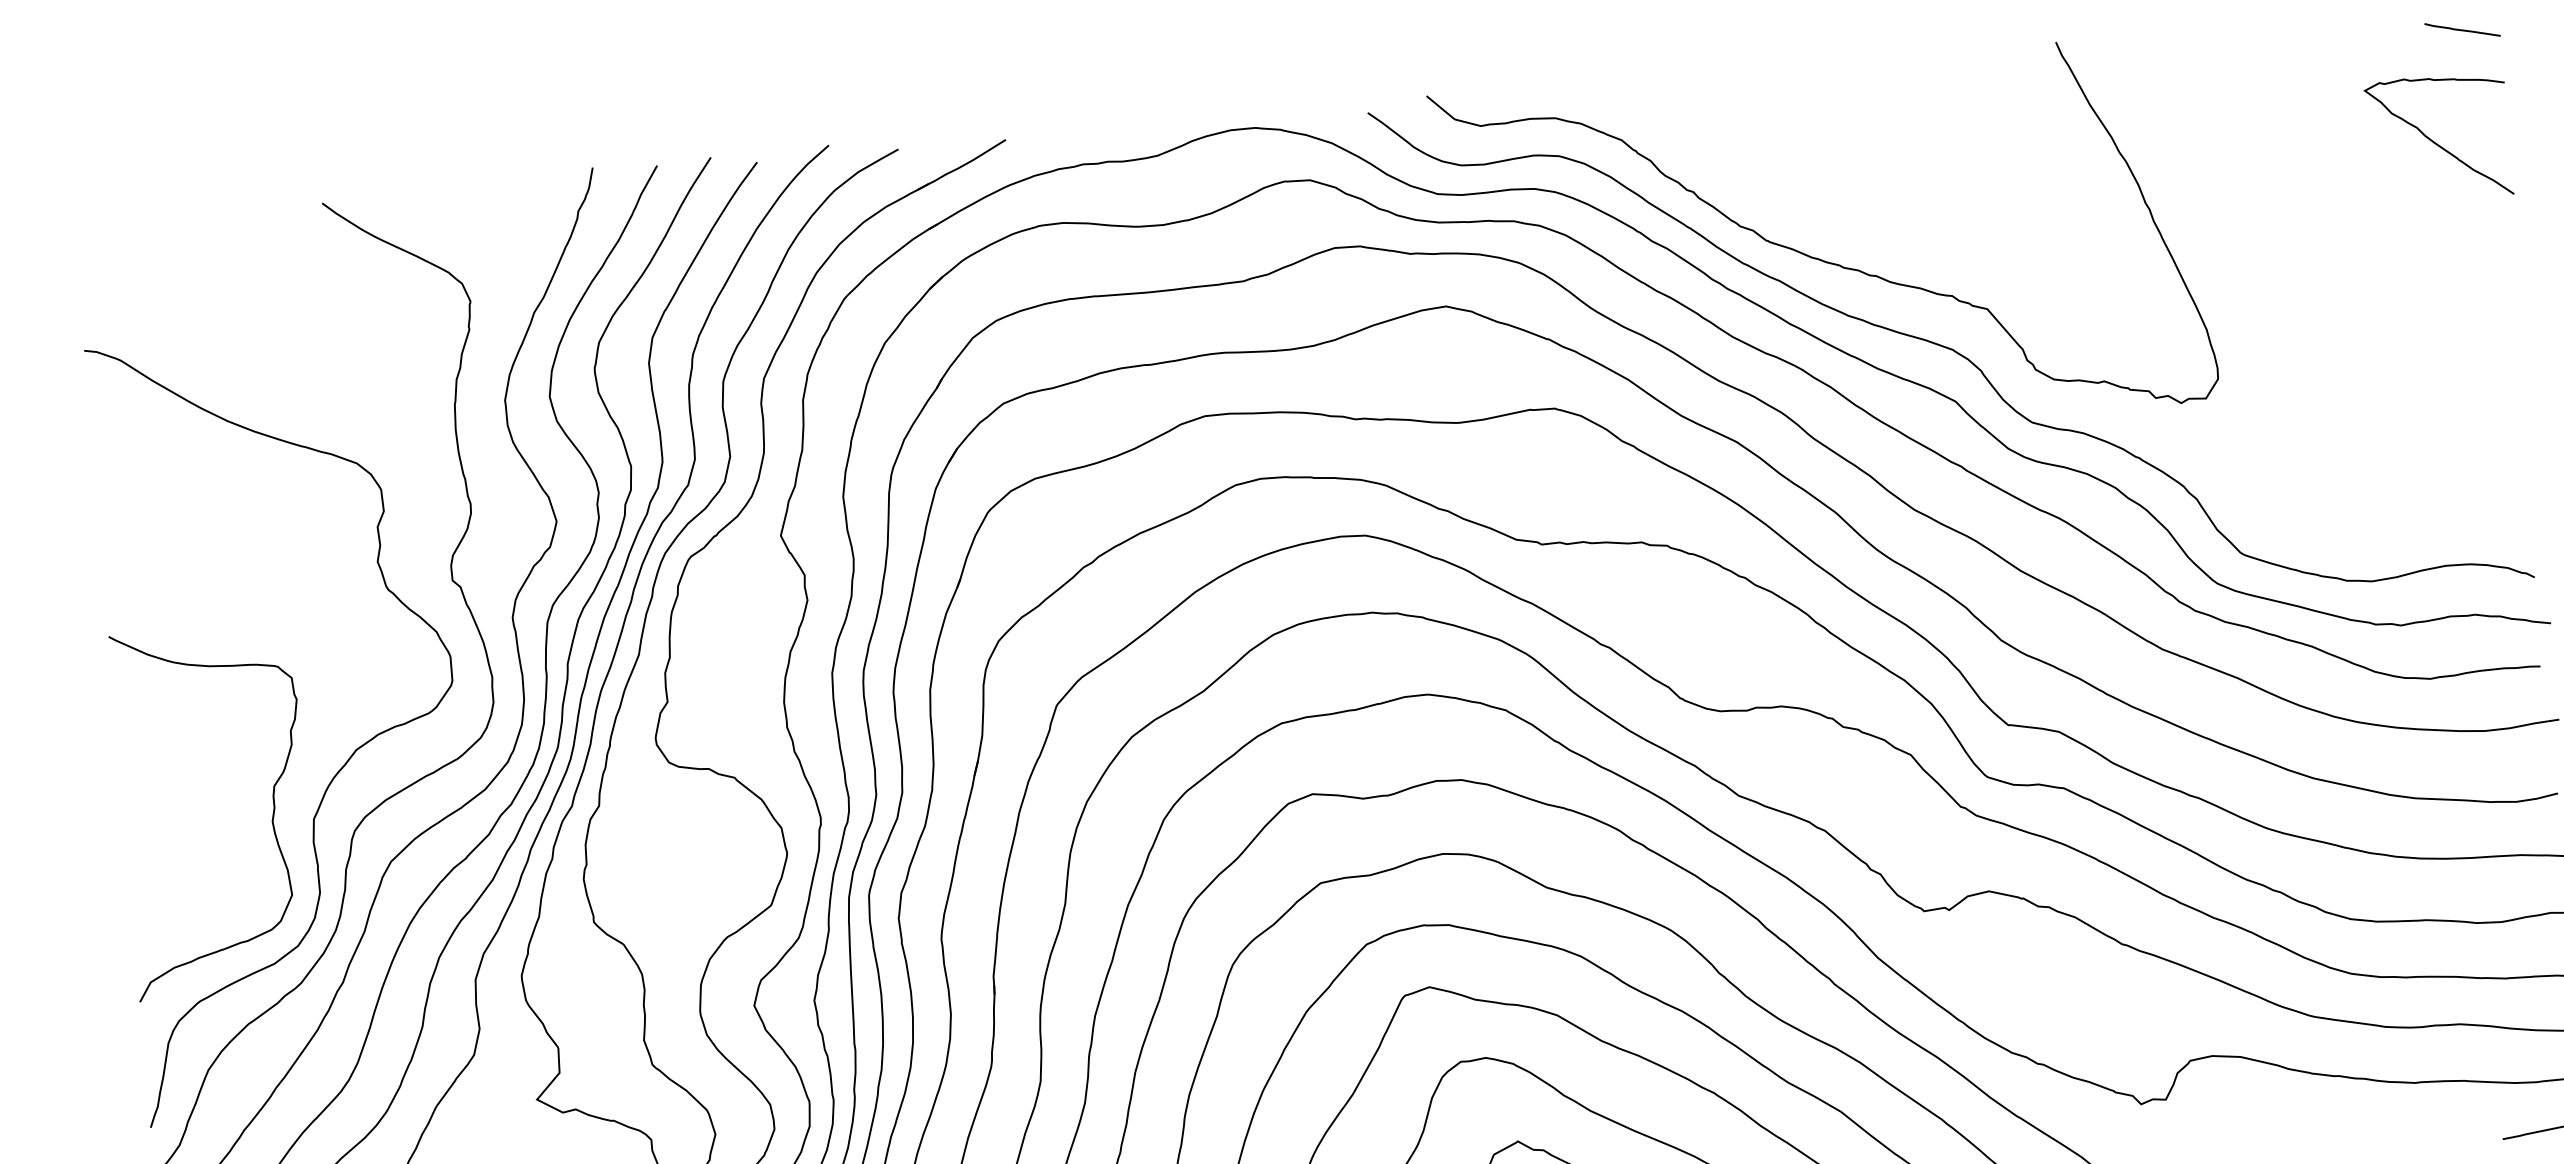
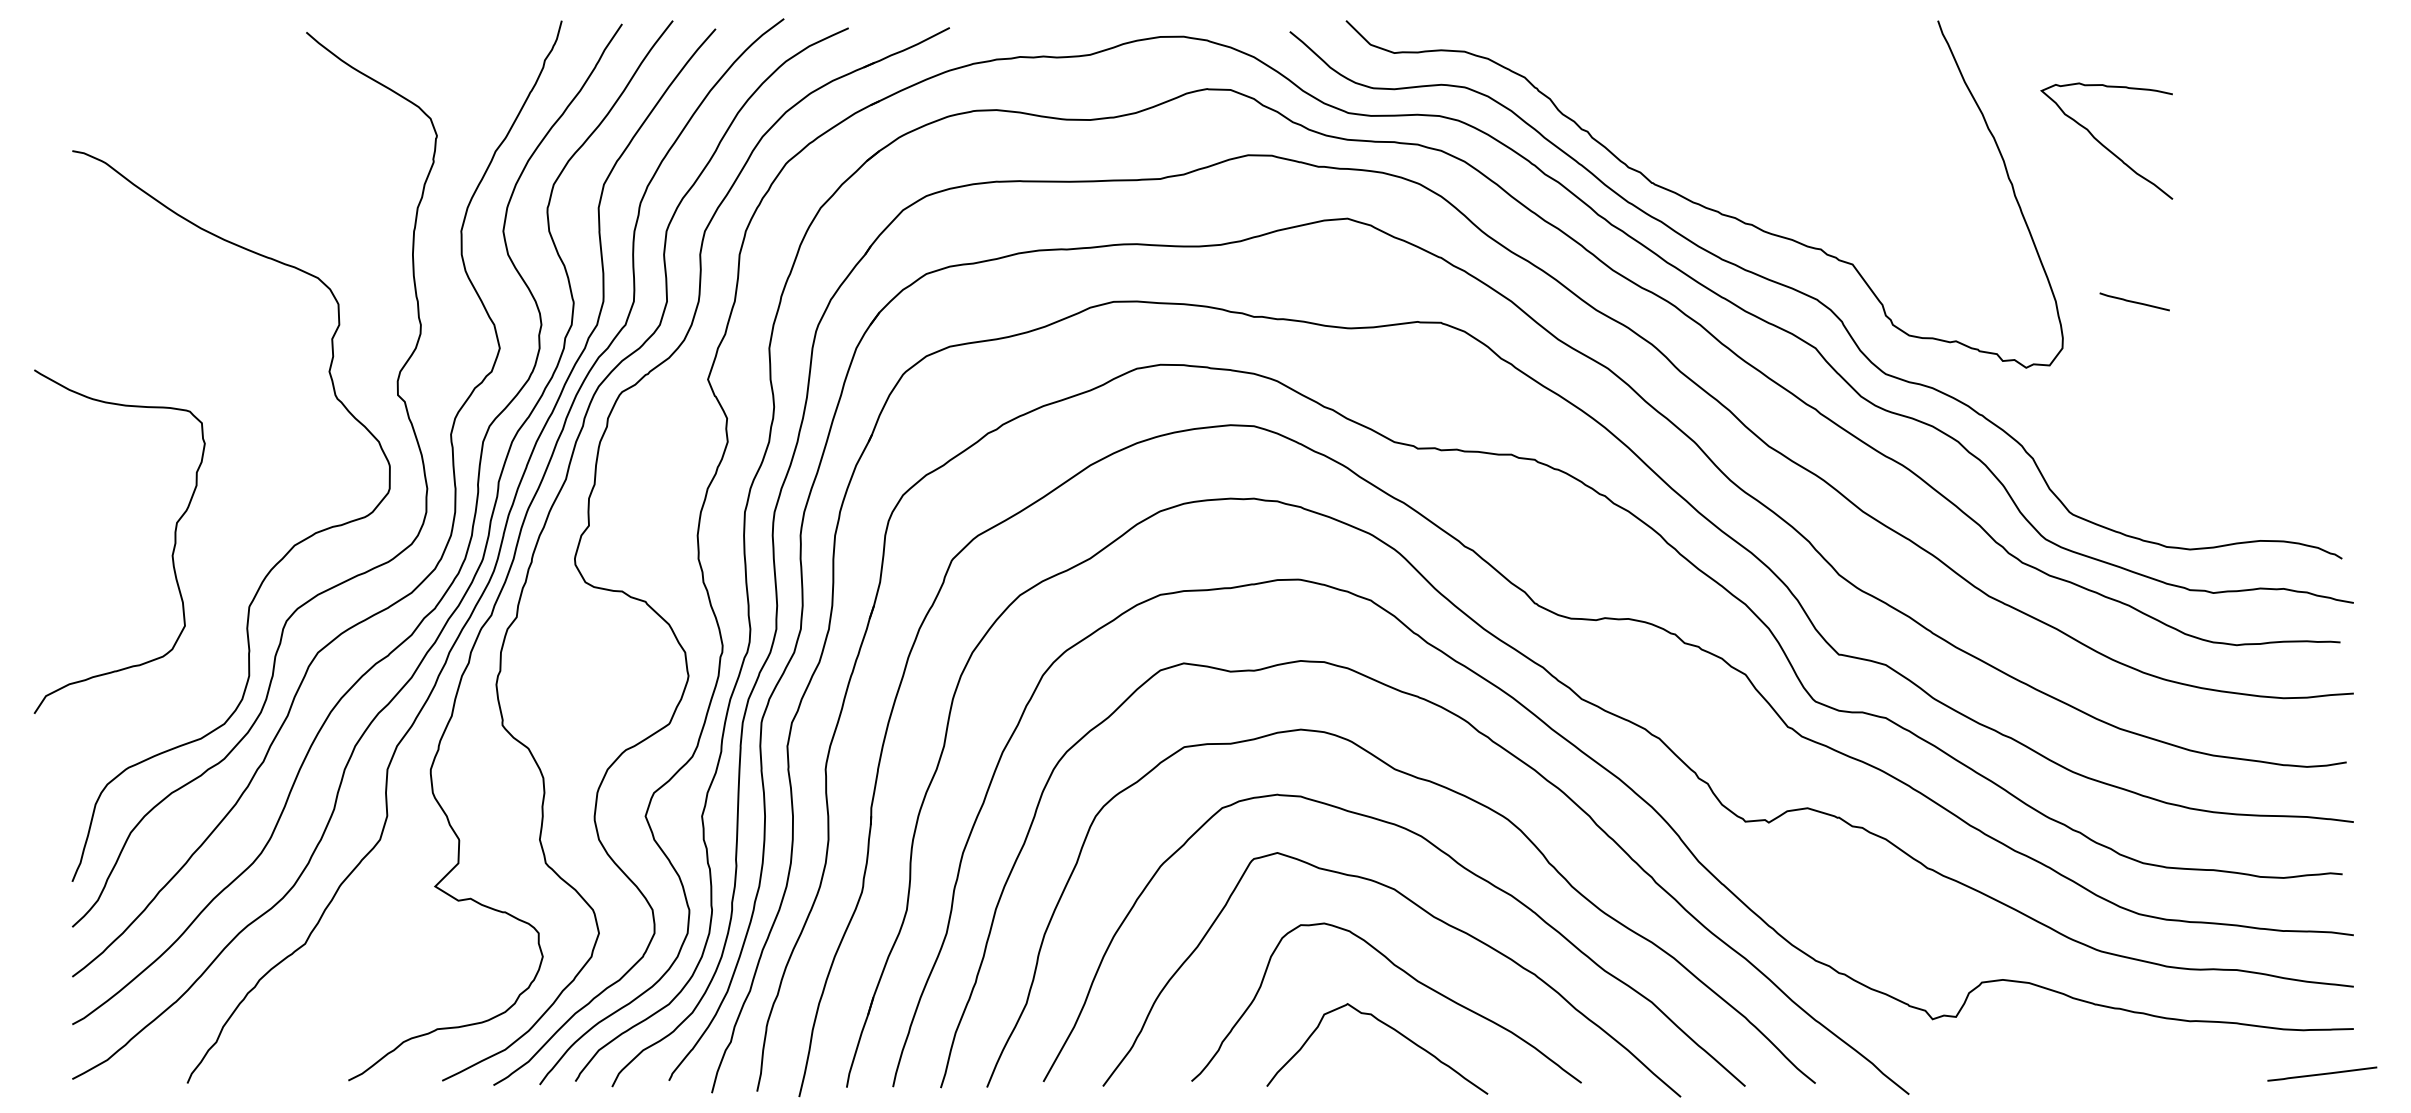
line: (2462, 29) -> (2134, 301), moved
curve: (2434, 141) -> (2102, 143), moved
curve: (272, 816) -> (172, 550), moved

